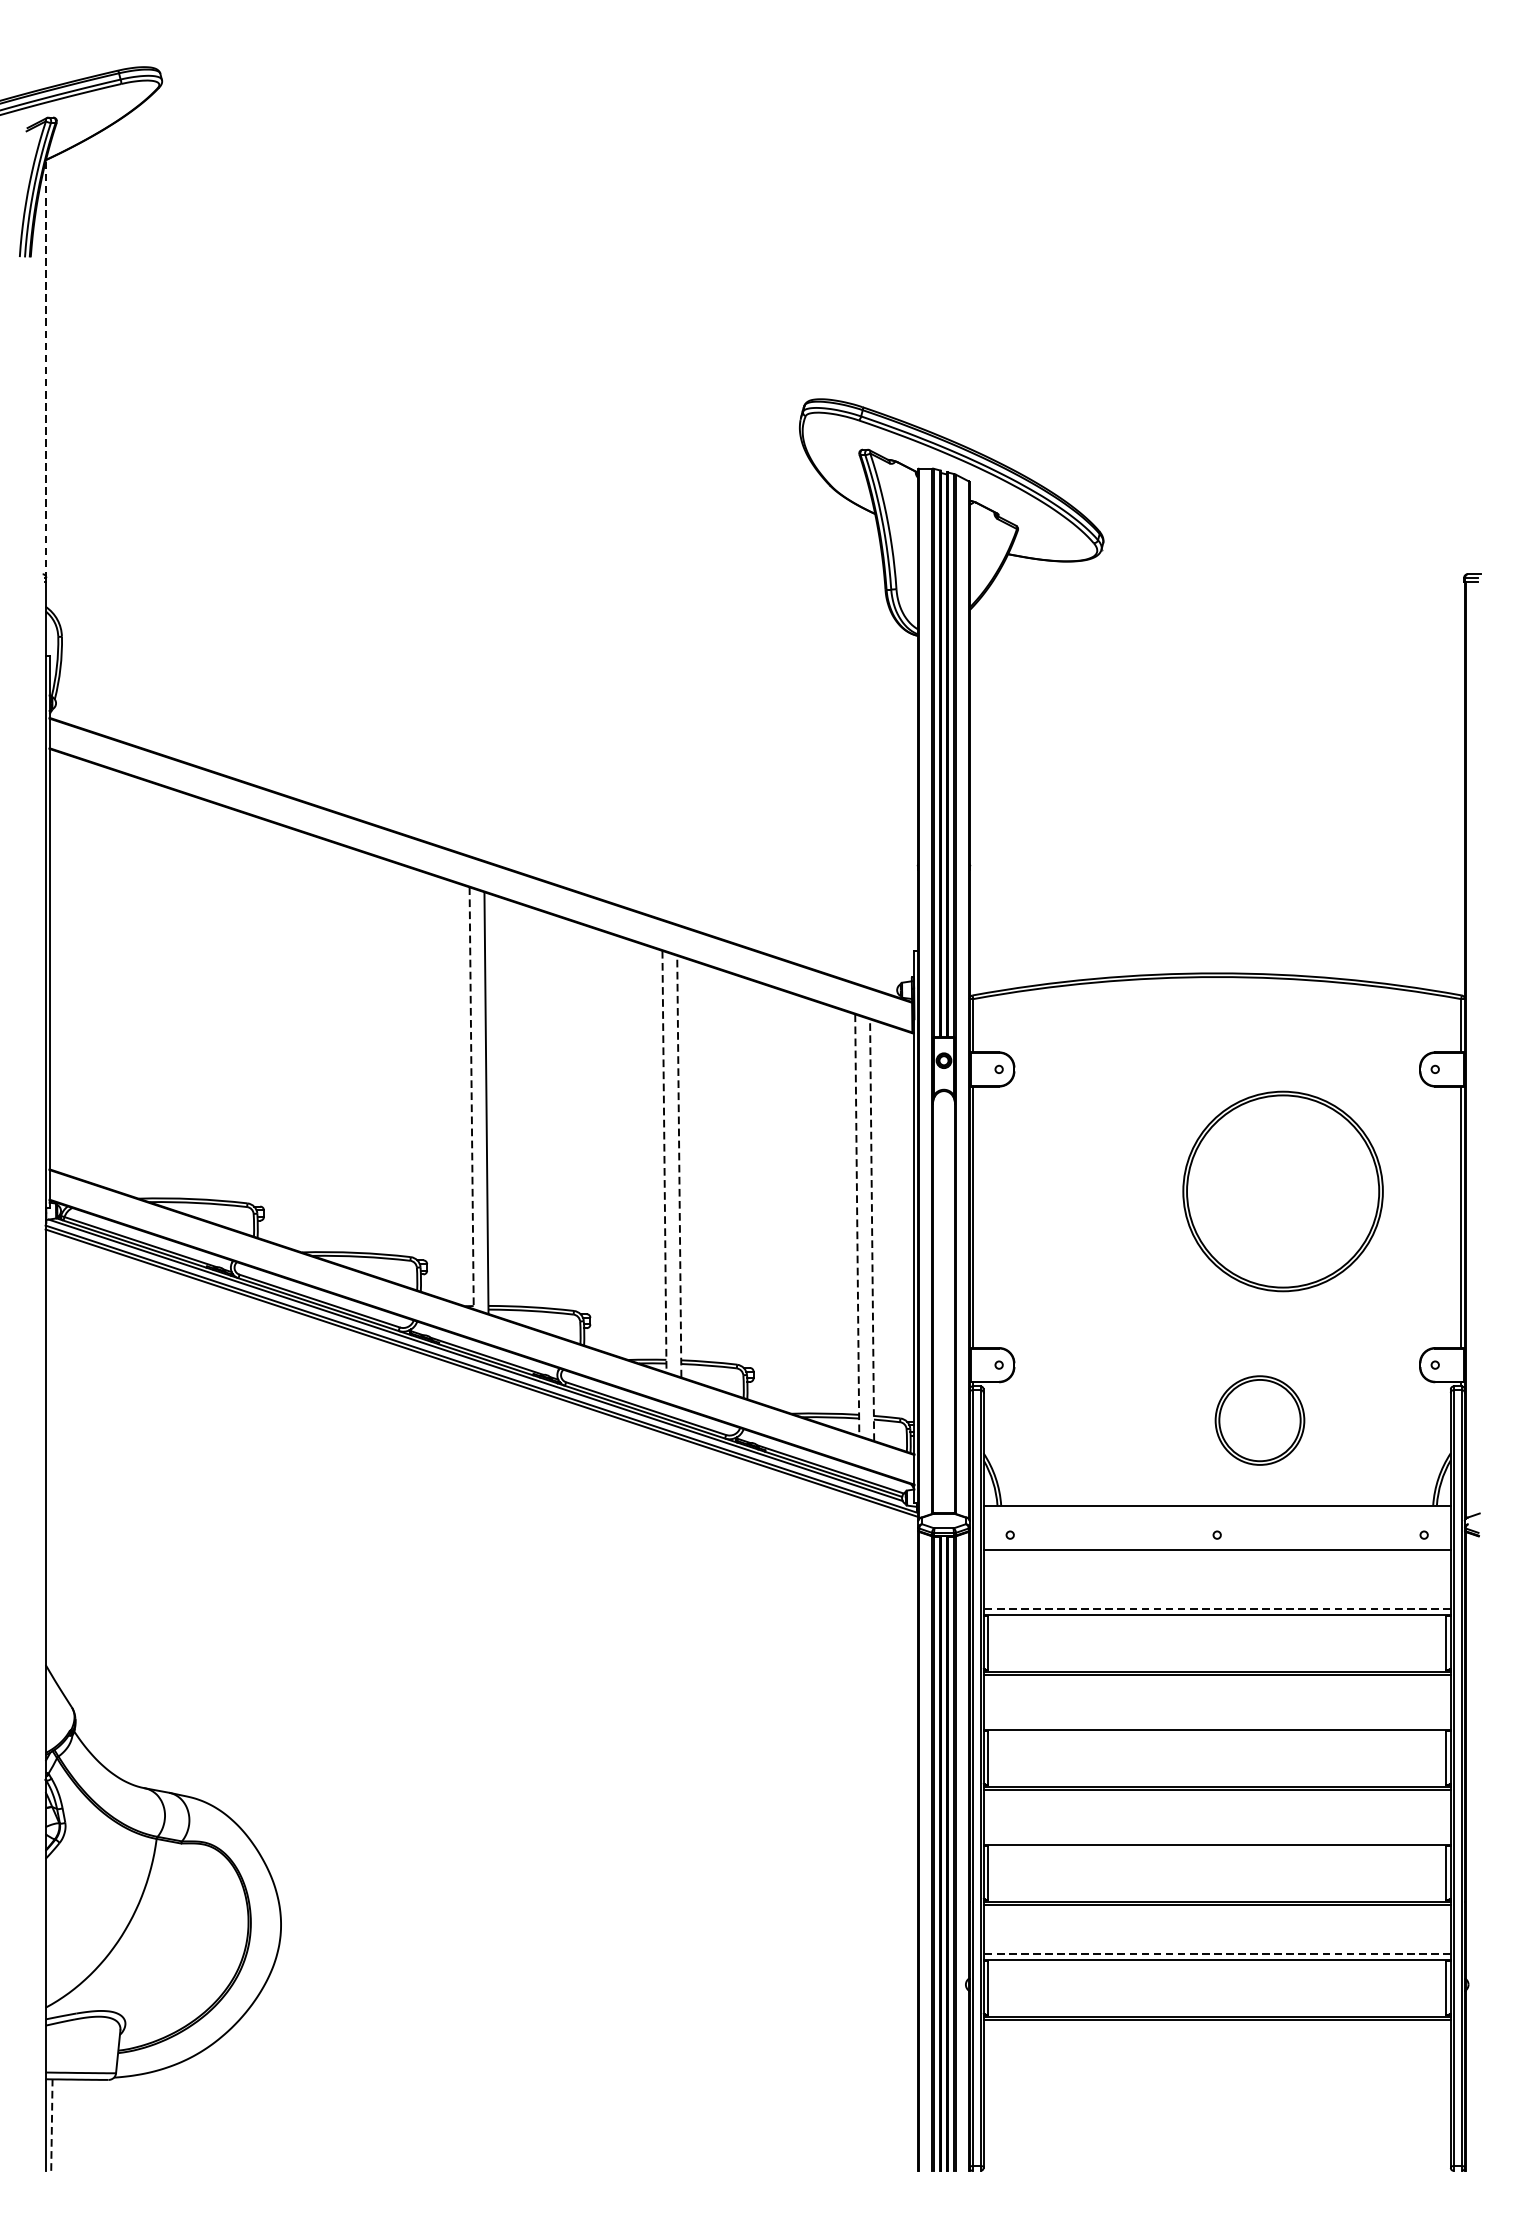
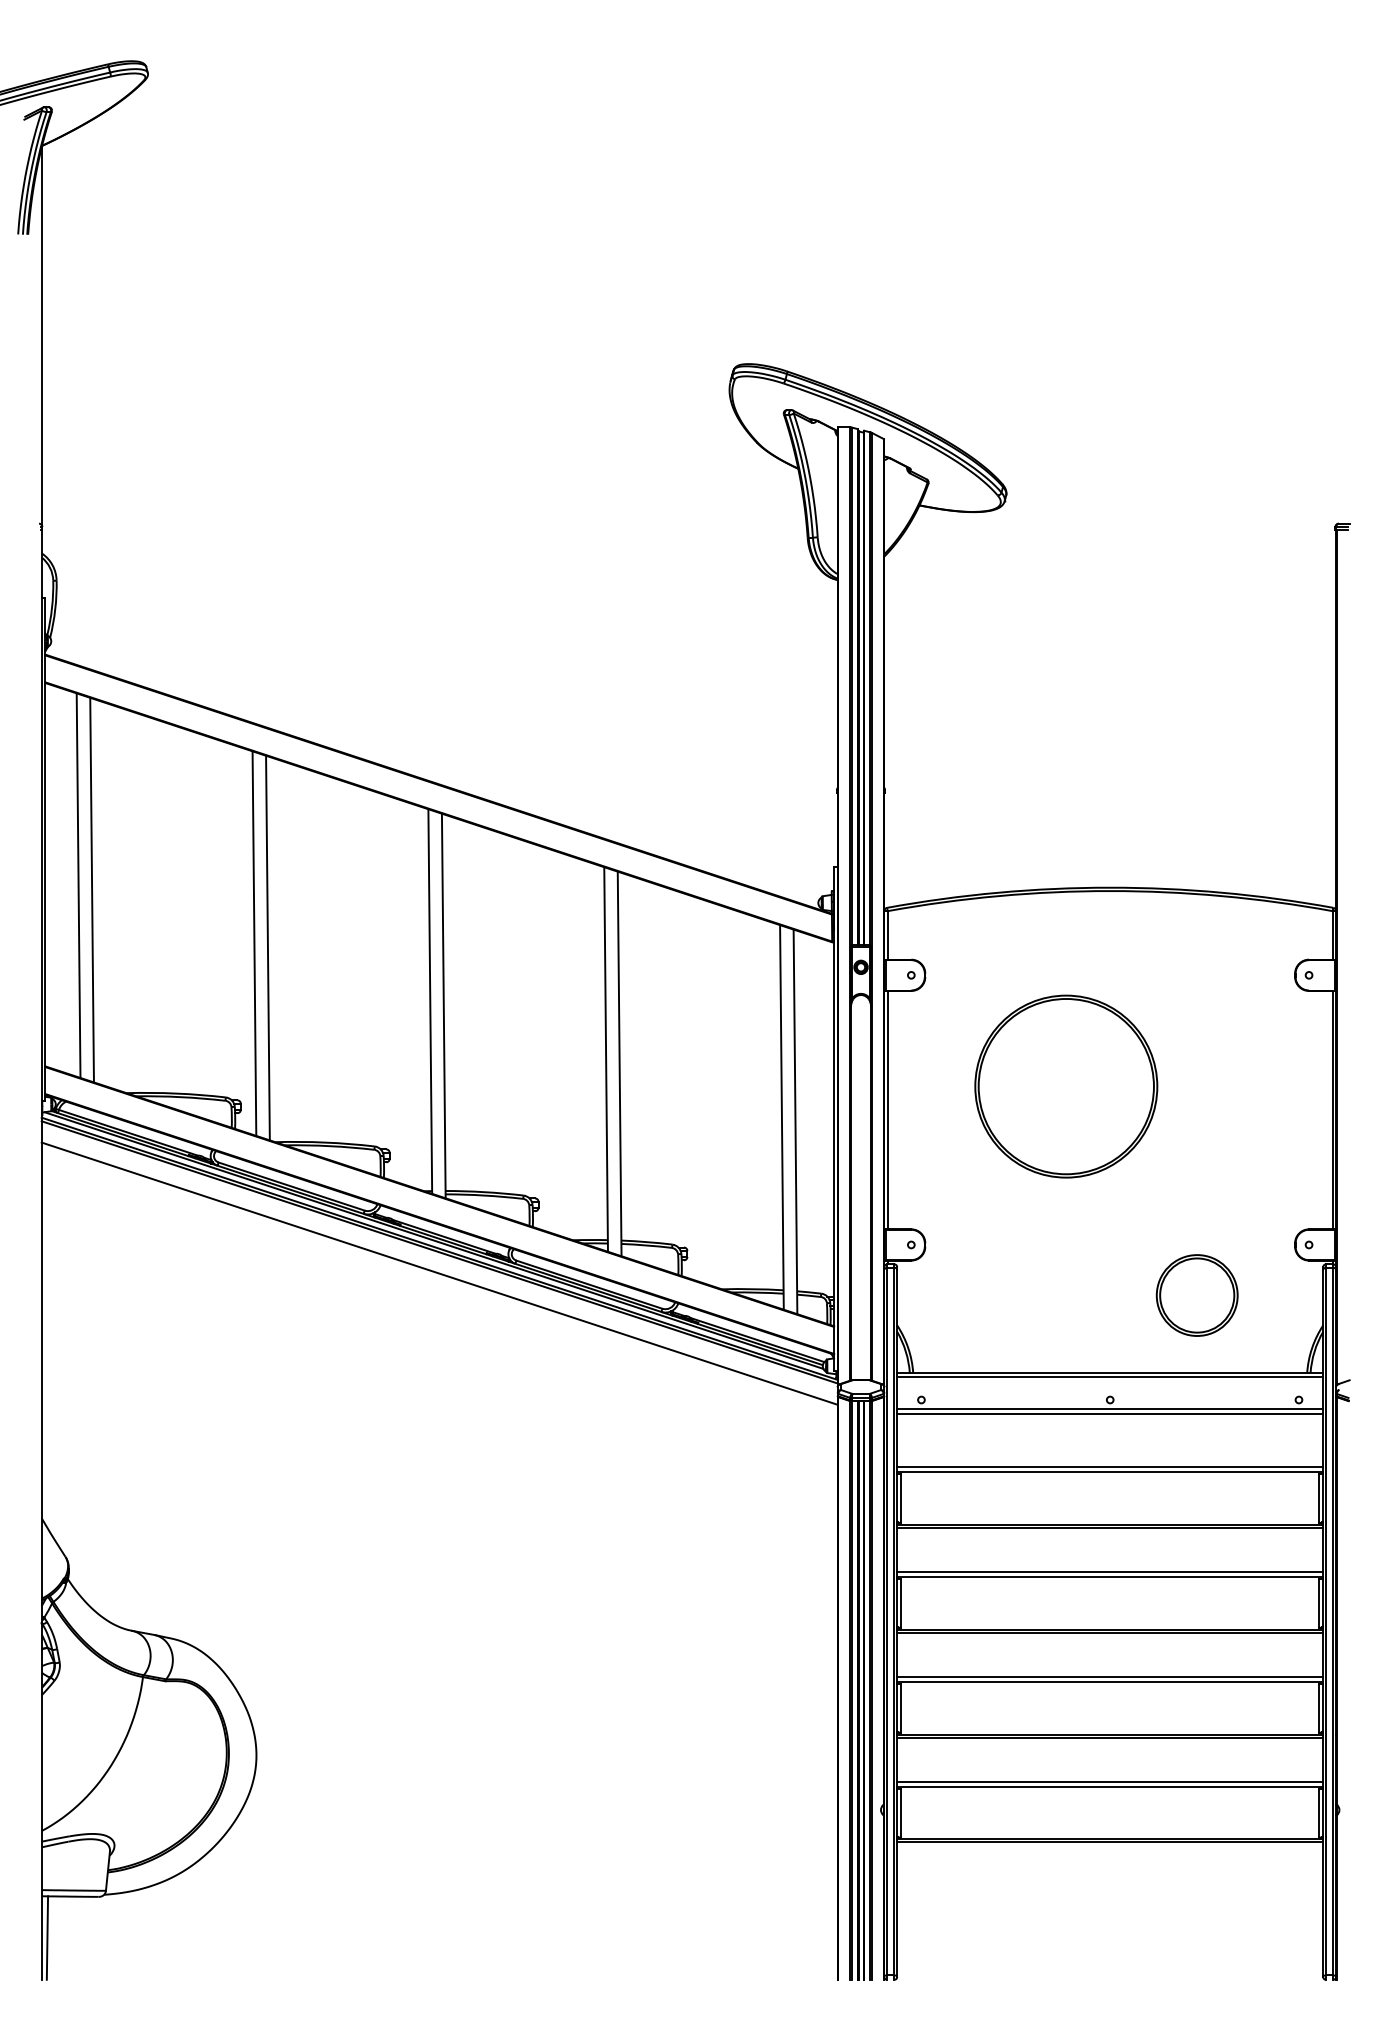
line: (45, 368) -> (41, 336), dashed -> solid
line: (85, 970) -> (78, 885), added
line: (100, 975) -> (91, 889), added
line: (278, 1034) -> (254, 943), added
line: (293, 1038) -> (267, 947), added
line: (471, 1099) -> (430, 1002), dashed -> solid
line: (664, 1162) -> (606, 1060), dashed -> solid
line: (679, 1166) -> (619, 1063), dashed -> solid
part: (1283, 1191) -> (1066, 1086), moved
line: (856, 1225) -> (781, 1117), dashed -> solid
line: (872, 1229) -> (795, 1121), dashed -> solid
line: (481, 1396) -> (439, 1273), added
part: (1259, 1420) -> (1196, 1295), moved
line: (1217, 1510) -> (1110, 1377), added
line: (1217, 1545) -> (1110, 1409), added
line: (1216, 1609) -> (1109, 1467), dashed -> solid
line: (1217, 1724) -> (1110, 1572), added
line: (1217, 1839) -> (1110, 1677), added
line: (1216, 1954) -> (1109, 1782), dashed -> solid
line: (51, 2125) -> (47, 1938), dashed -> solid

